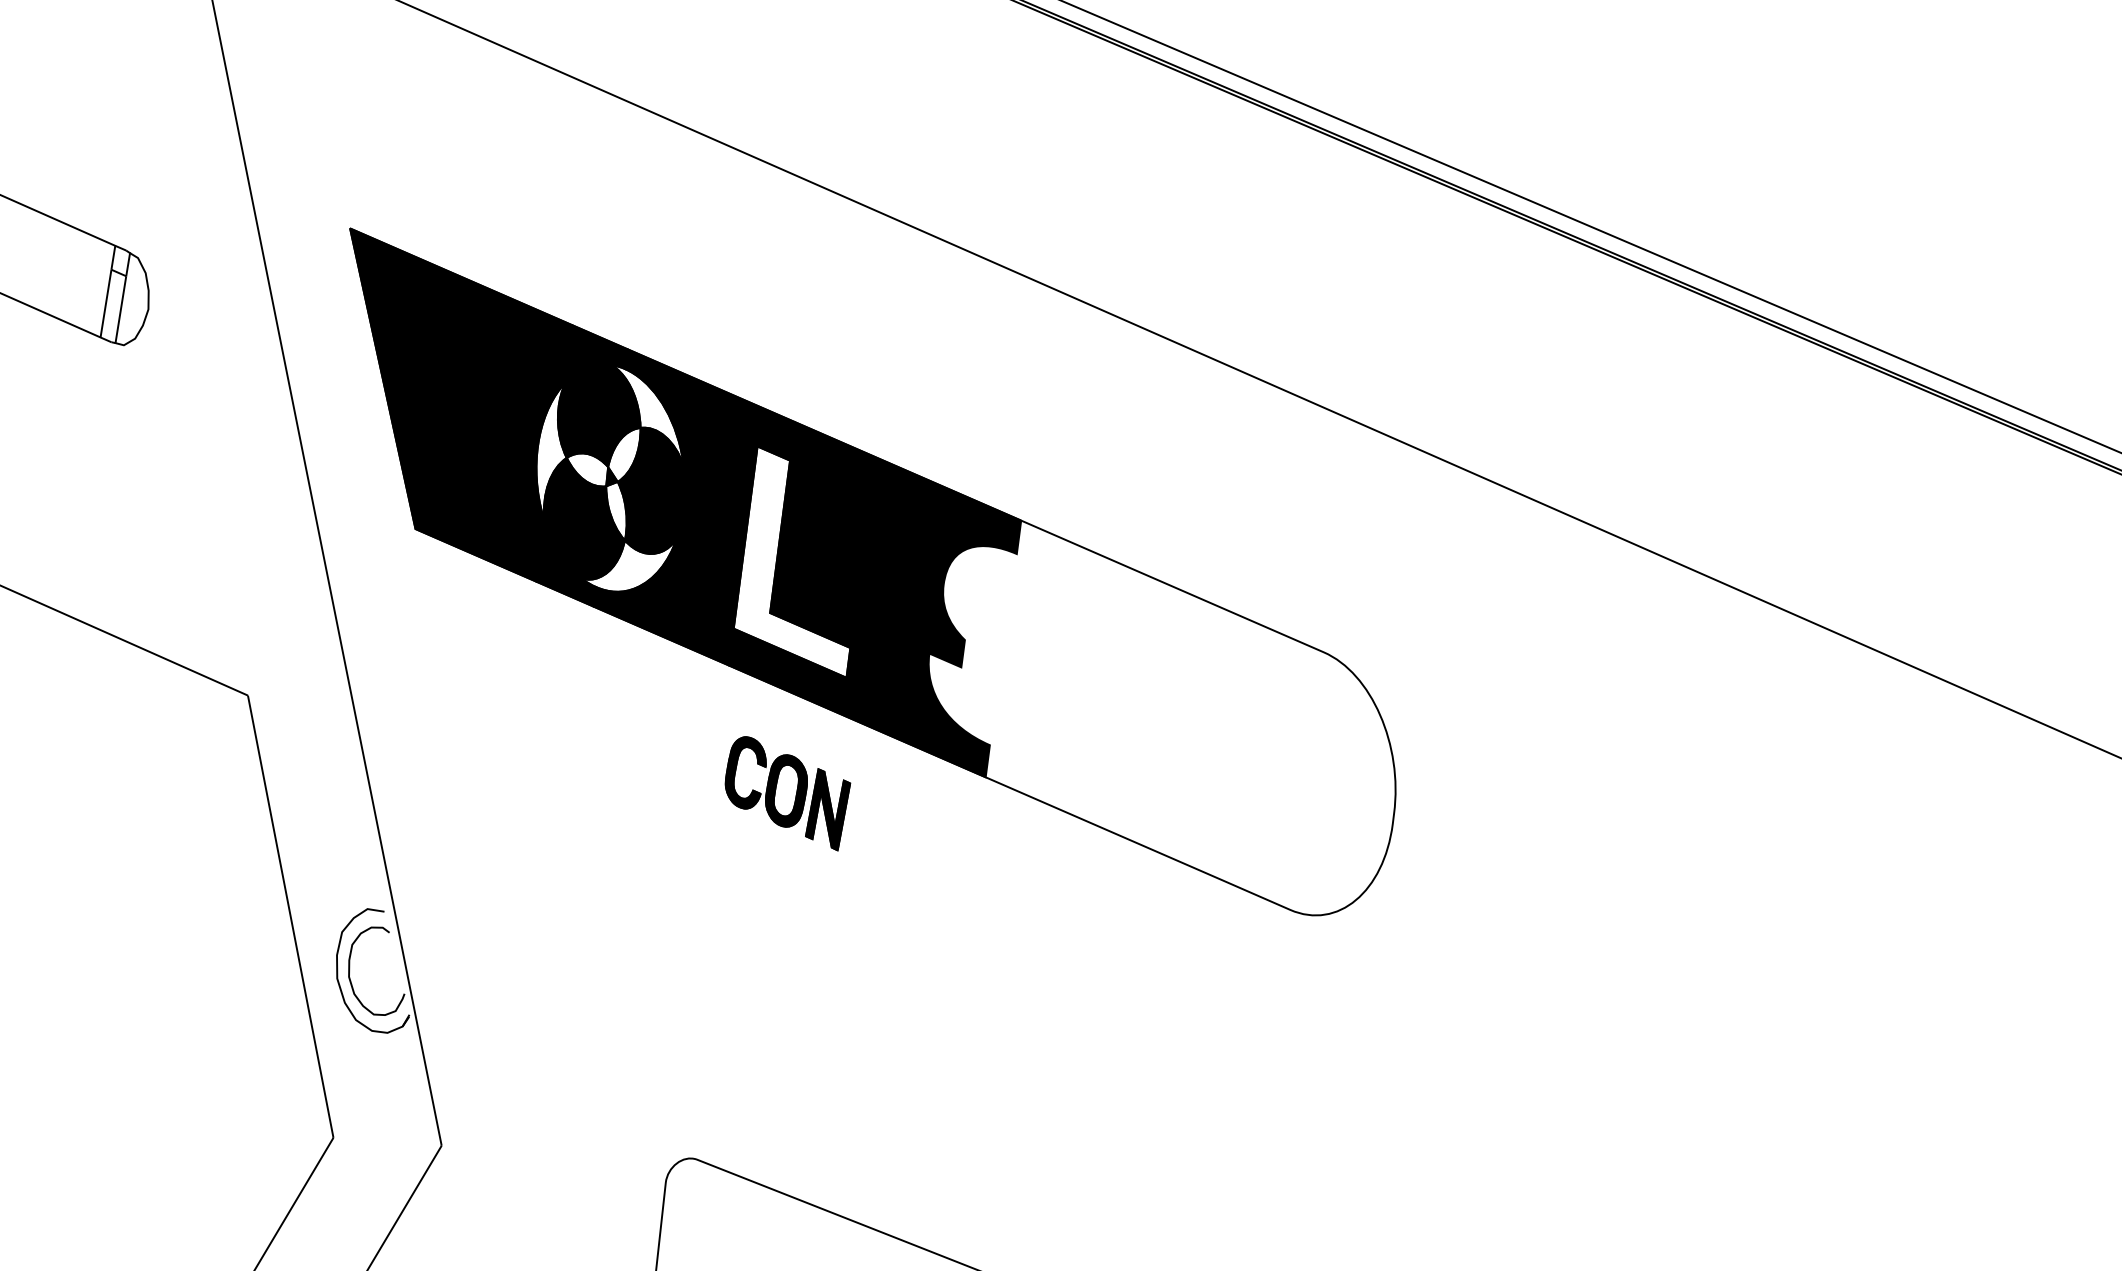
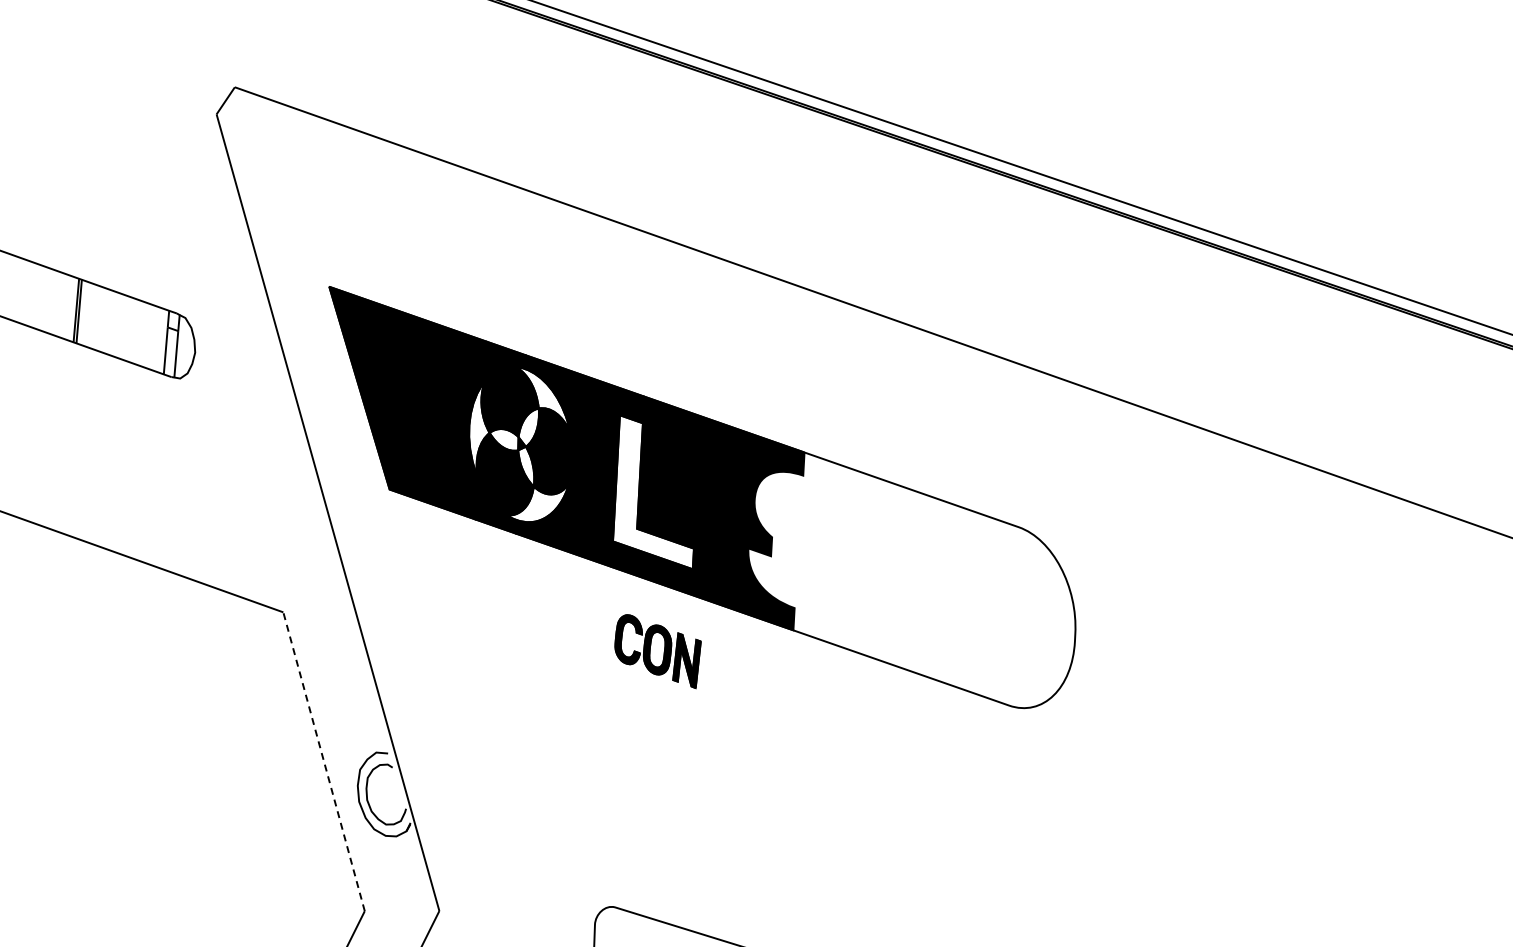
line: (291, 916) -> (324, 761), solid -> dashed

